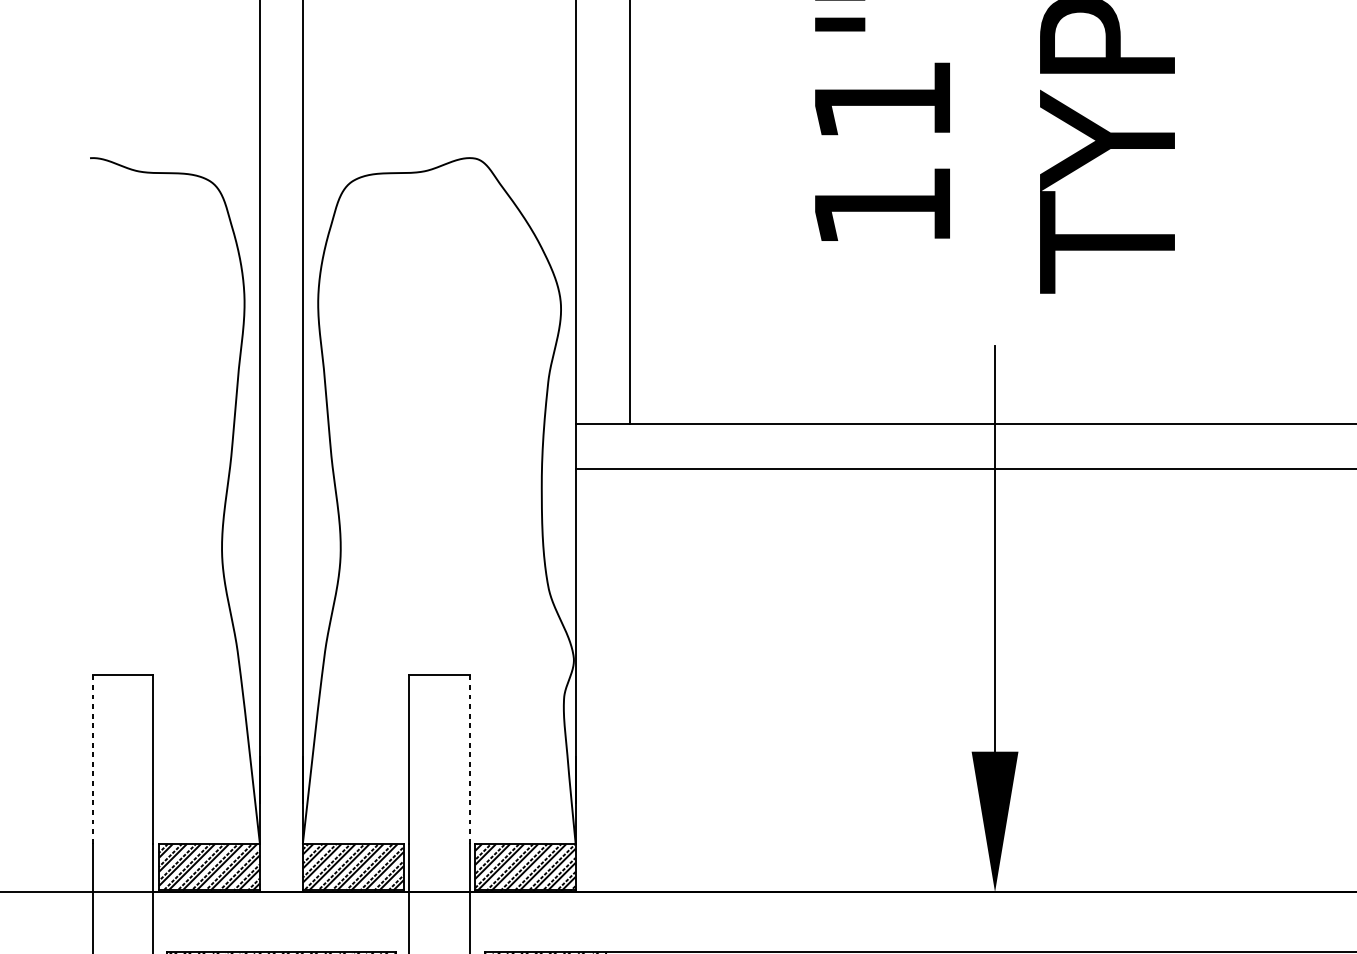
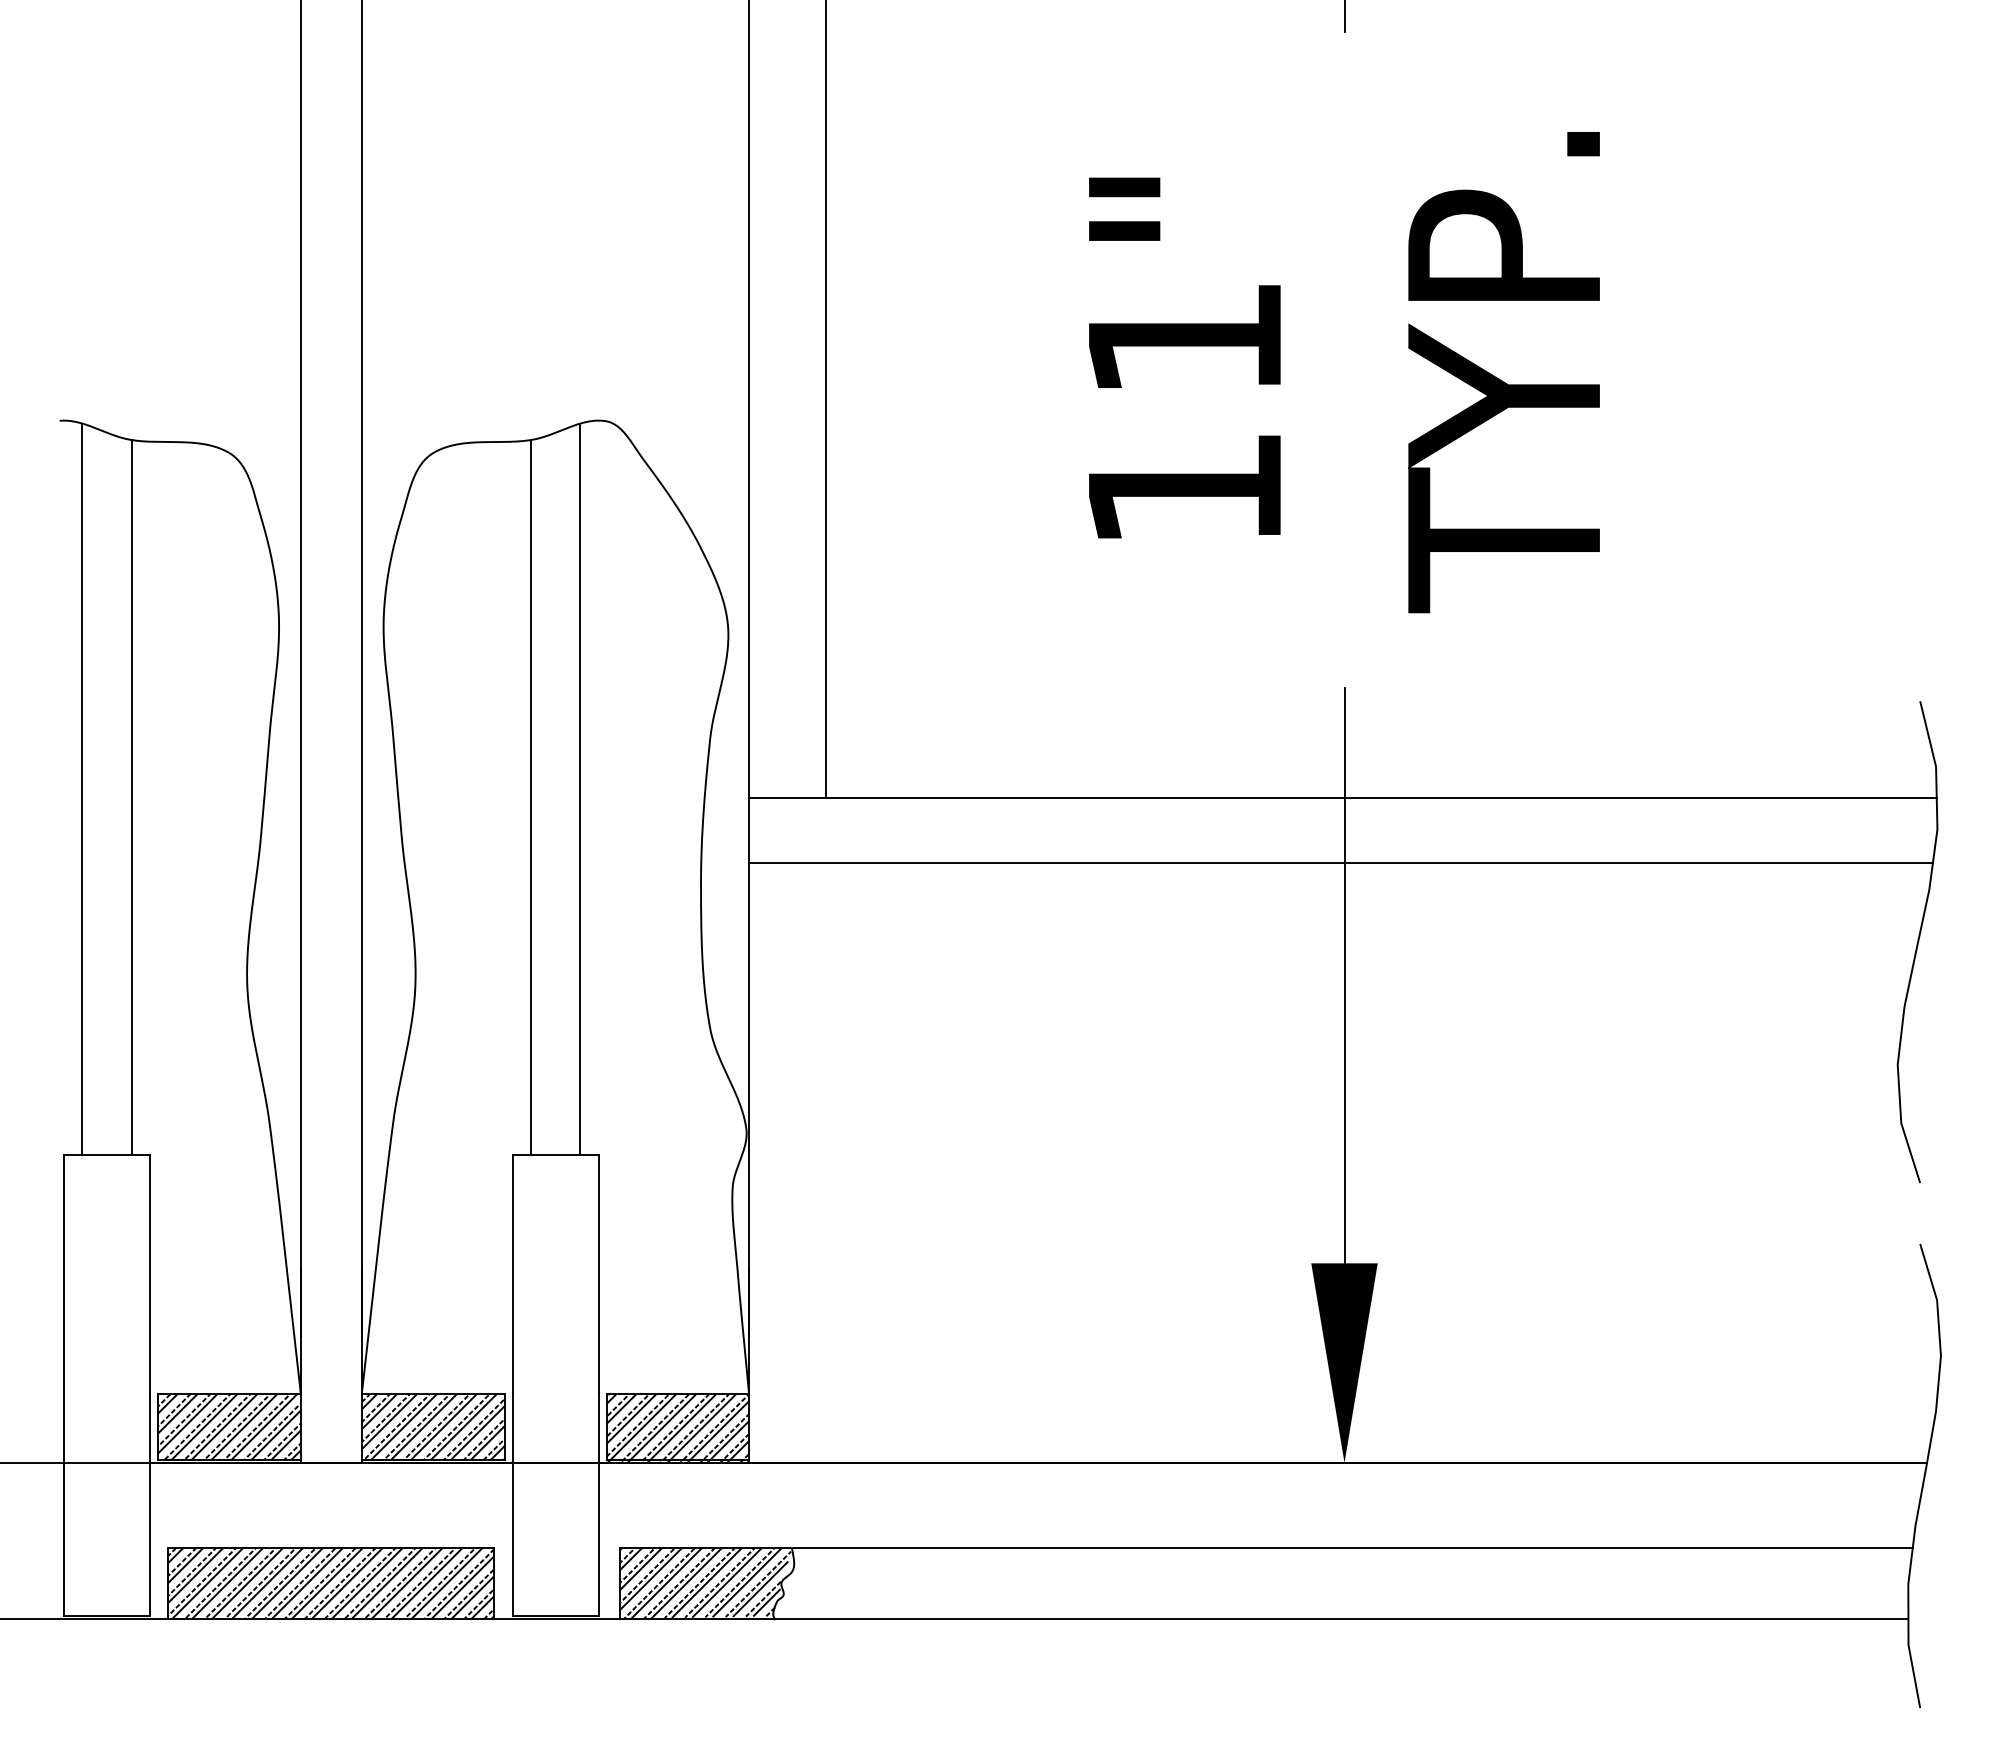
line: (106, 417) -> (82, 788), added
line: (456, 417) -> (580, 788), added
line: (141, 423) -> (132, 797), added
line: (421, 423) -> (530, 797), added
line: (92, 759) -> (63, 1274), dashed -> solid
line: (469, 759) -> (598, 1274), dashed -> solid

